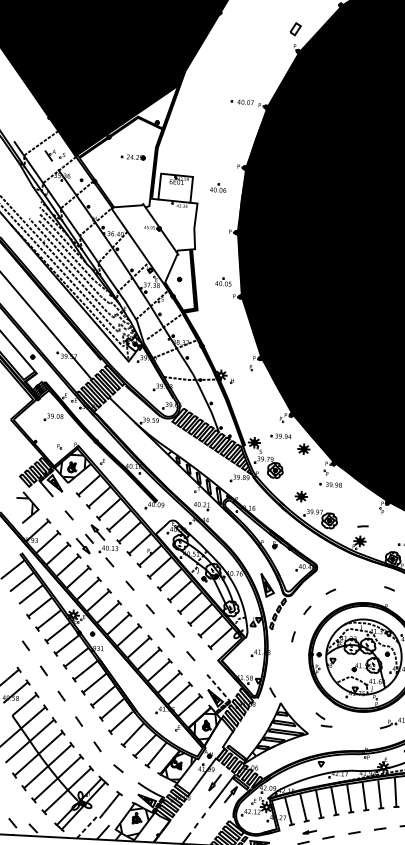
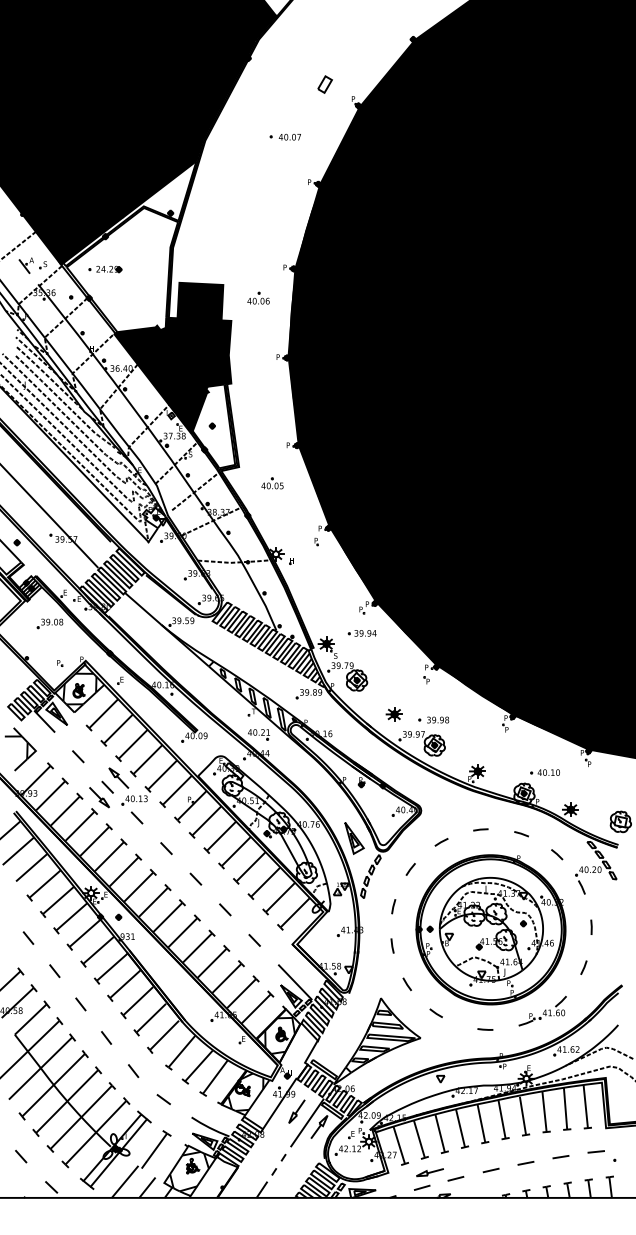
part: (295, 29) -> (324, 84), moved
part: (241, 101) -> (284, 136), moved
part: (133, 157) -> (105, 269), moved
fill: (153, 228) -> (172, 358), added
part: (223, 282) -> (272, 483), moved
part: (303, 449) -> (393, 649), removed
part: (330, 484) -> (433, 719), moved
line: (362, 526) -> (480, 829), moved
line: (291, 665) -> (392, 945), added
line: (219, 688) -> (295, 982), dashed -> solid
line: (272, 692) -> (406, 984), moved
line: (326, 726) -> (485, 1029), moved
line: (13, 823) -> (21, 1156), moved
line: (87, 826) -> (125, 1181), dashed -> solid
part: (309, 832) -> (429, 1172), size x1.43

